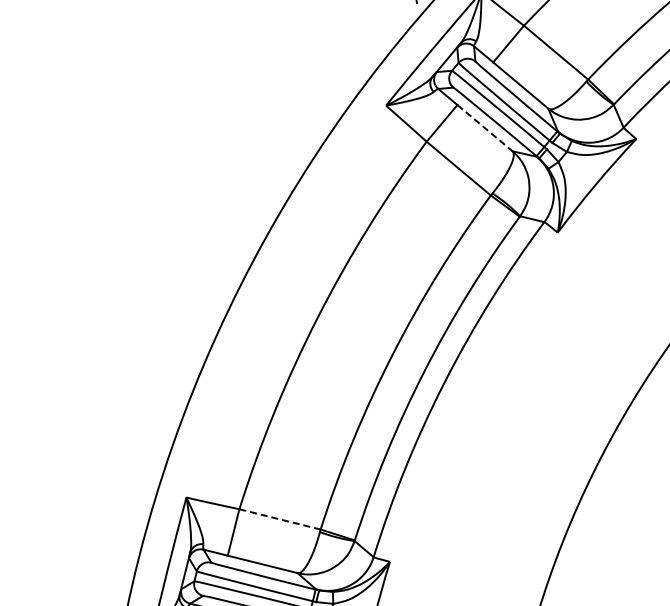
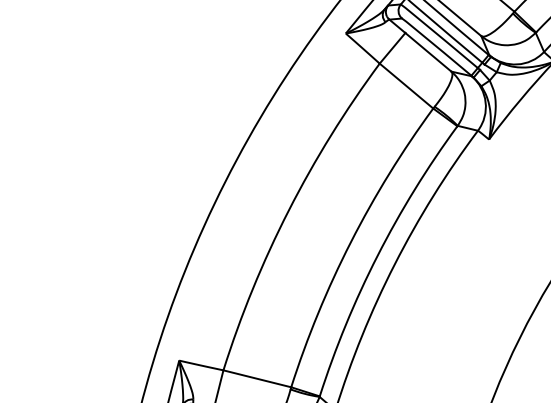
line: (485, 128) -> (428, 52), dashed -> solid
line: (280, 519) -> (257, 378), dashed -> solid

